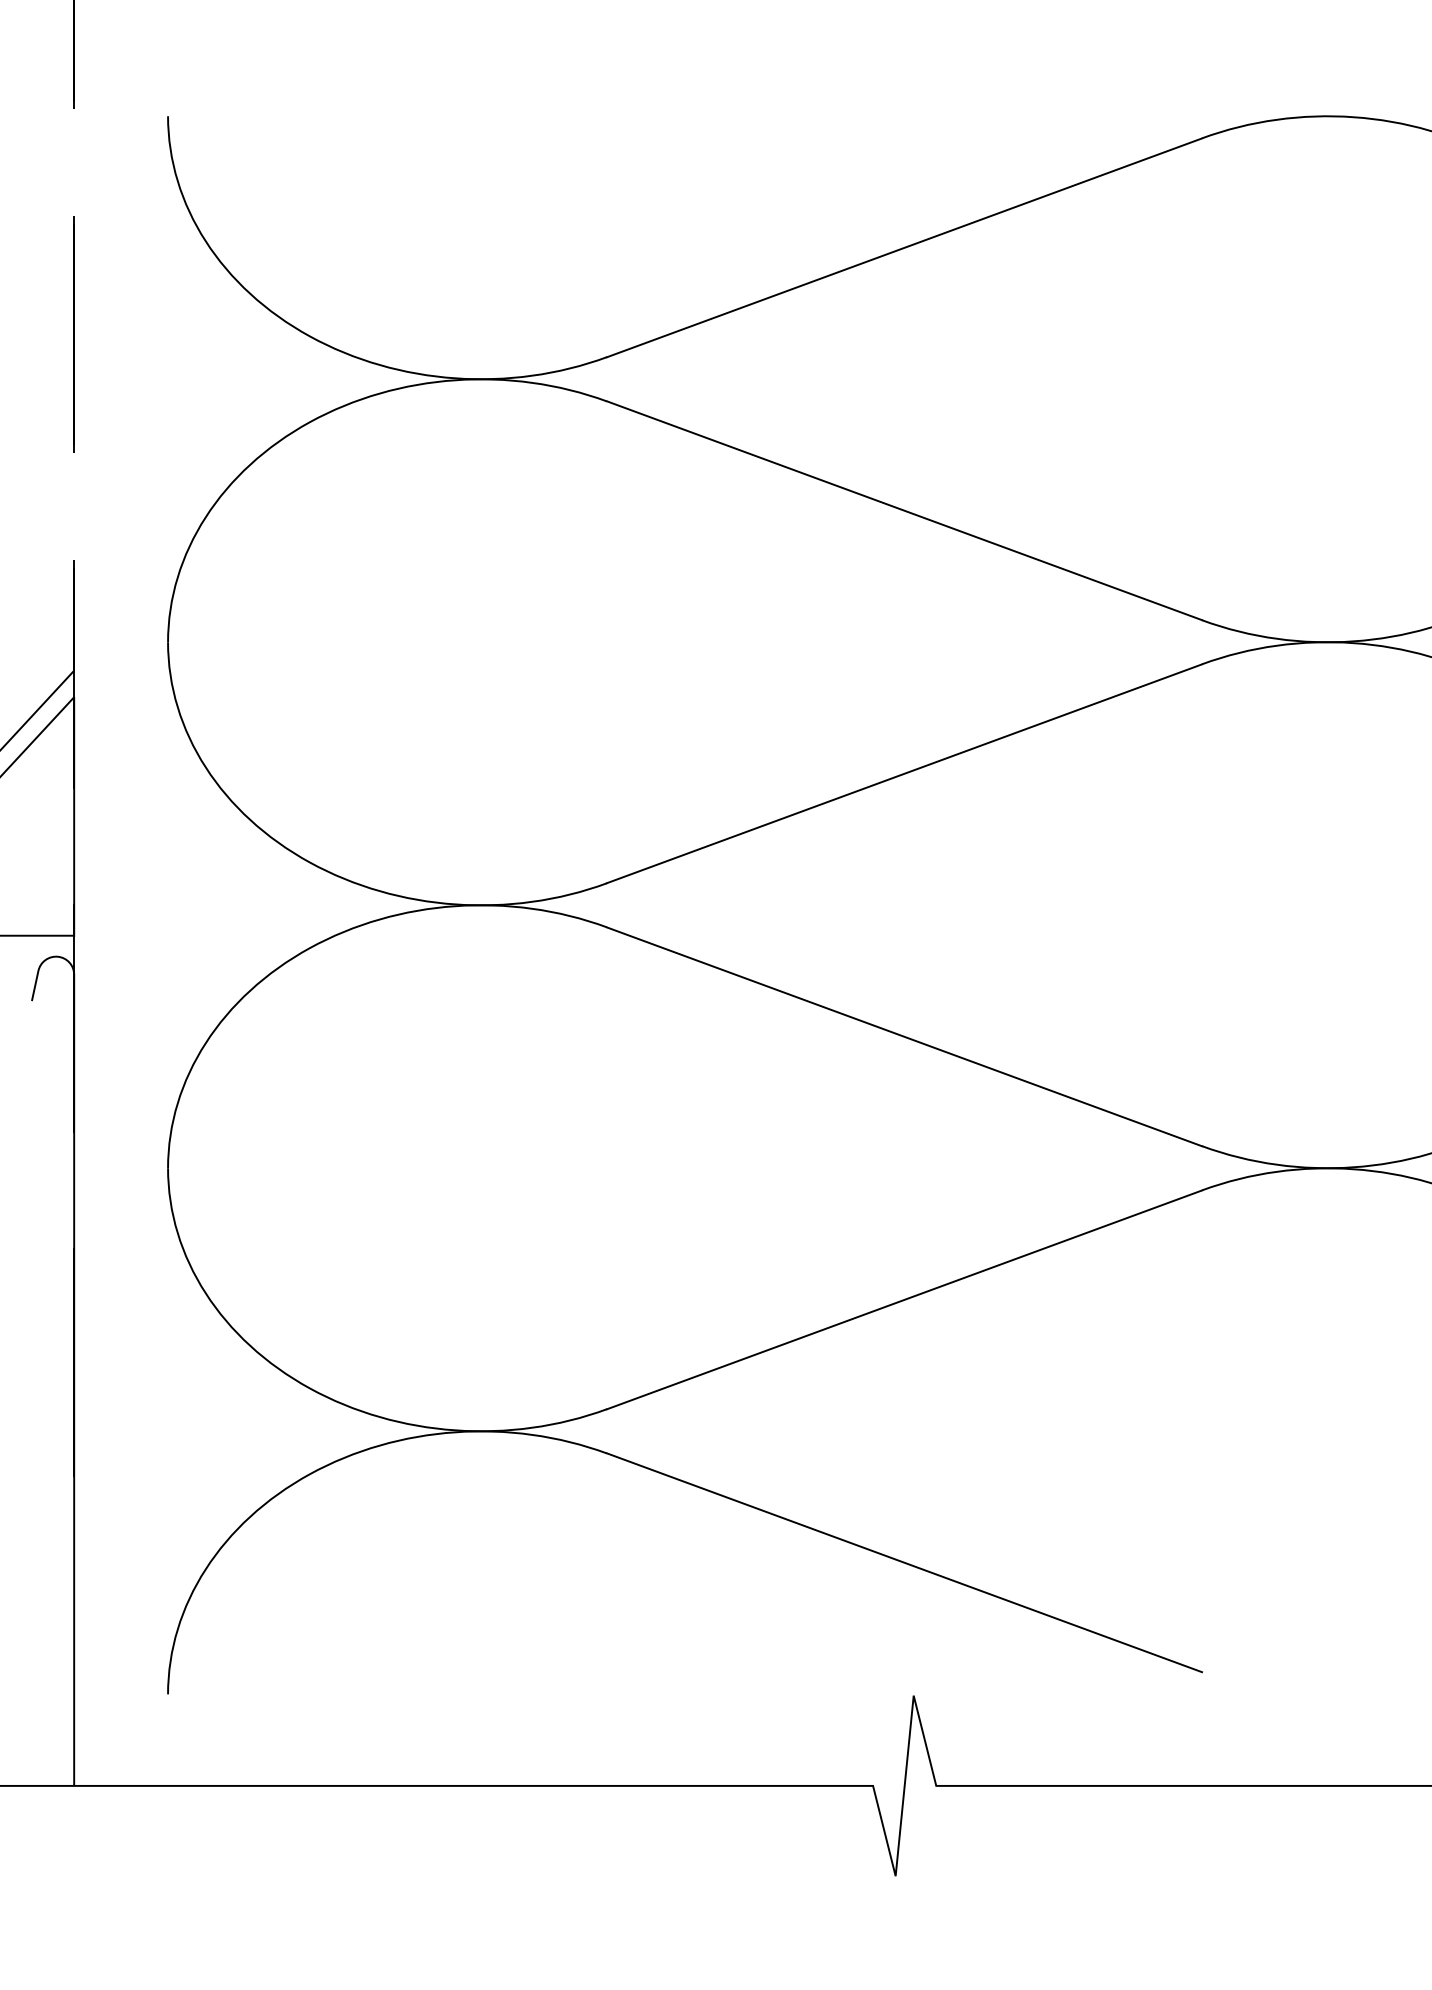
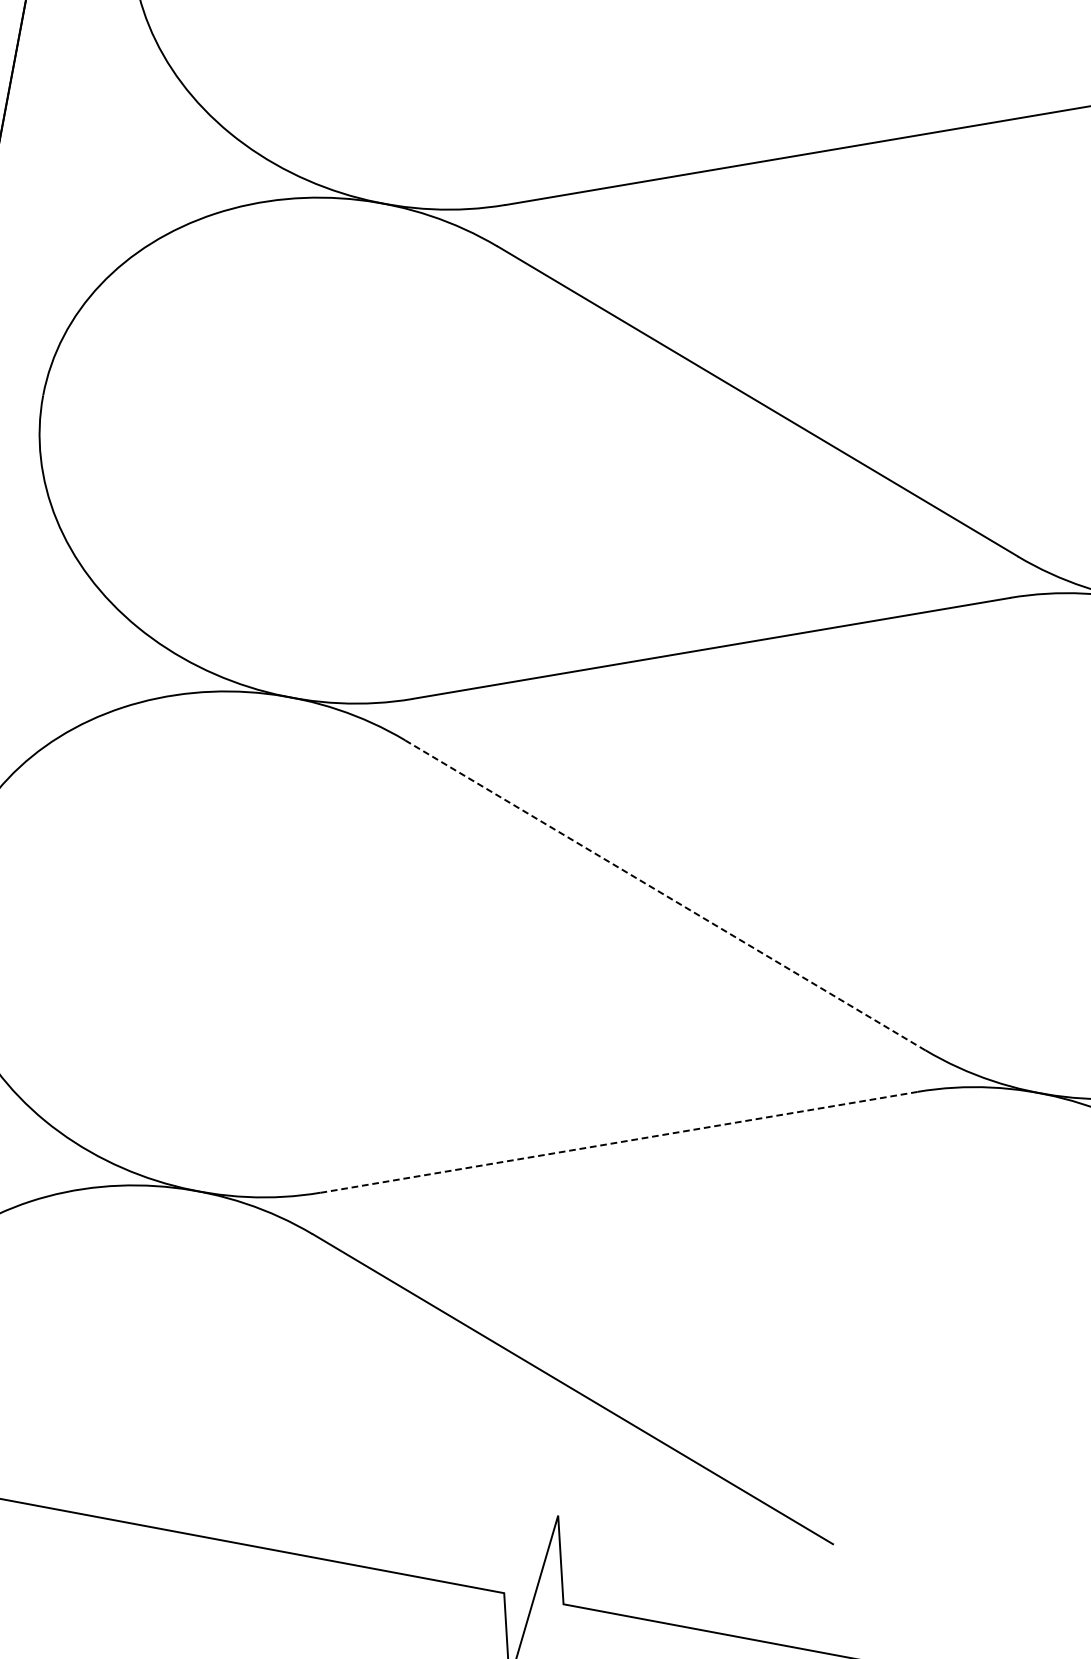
line: (904, 1036) -> (665, 895), solid -> dashed
line: (904, 1299) -> (619, 1142), solid -> dashed

